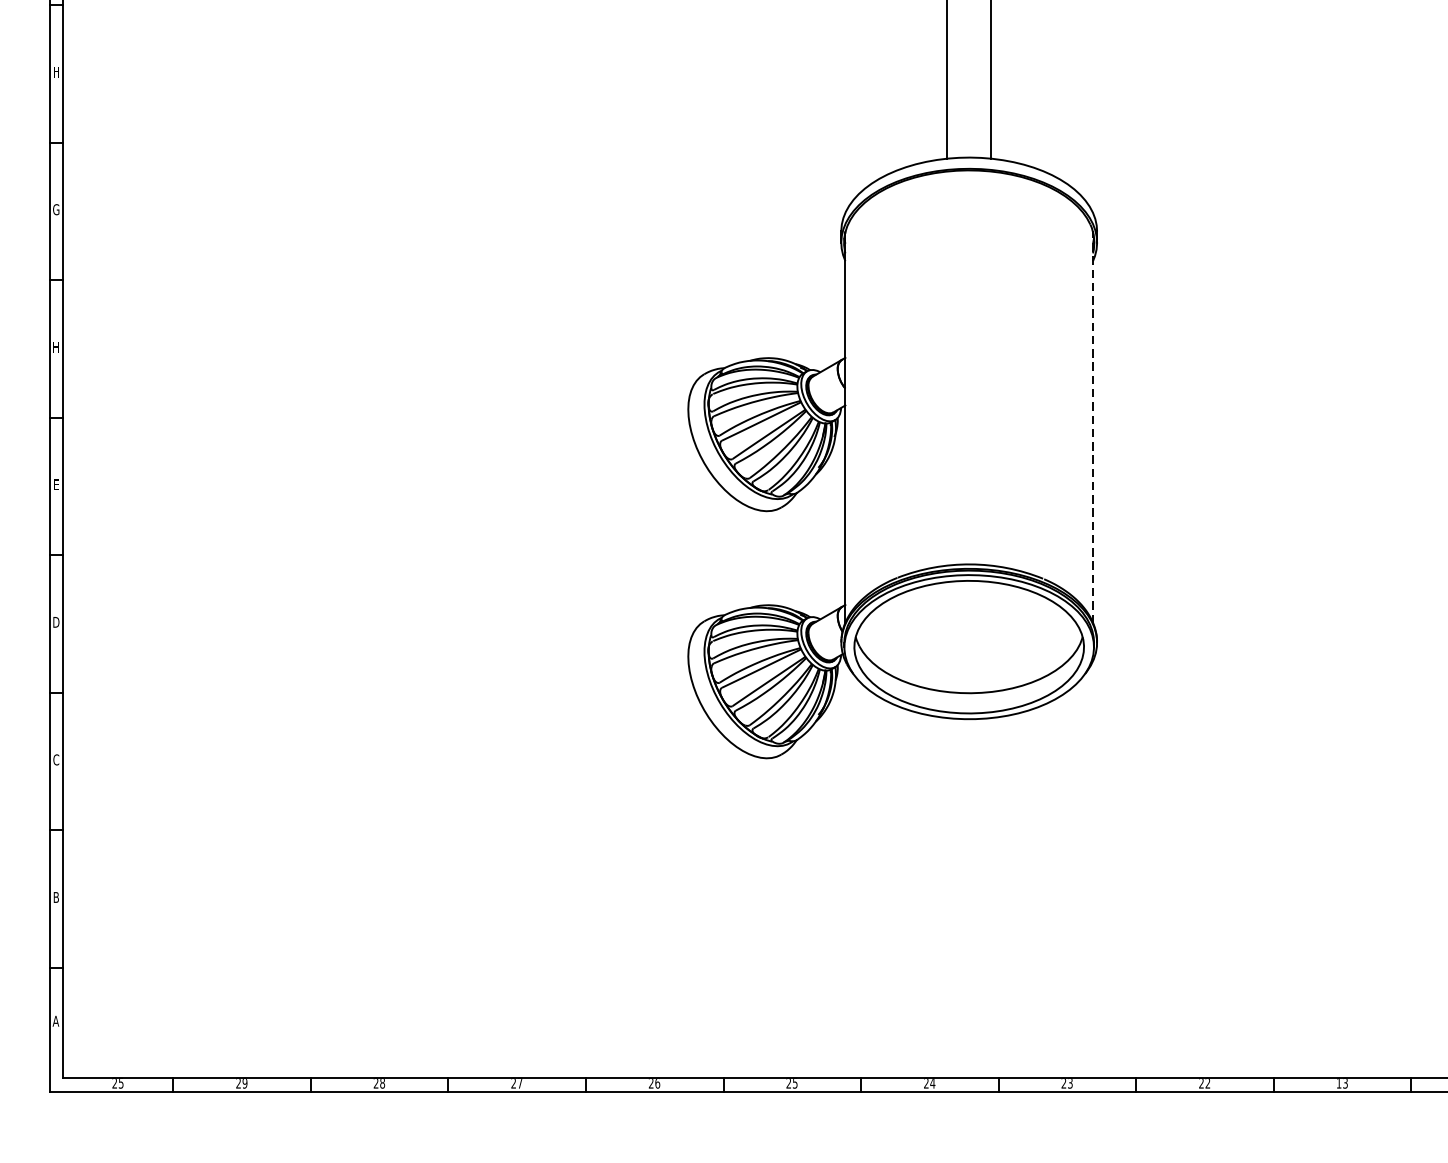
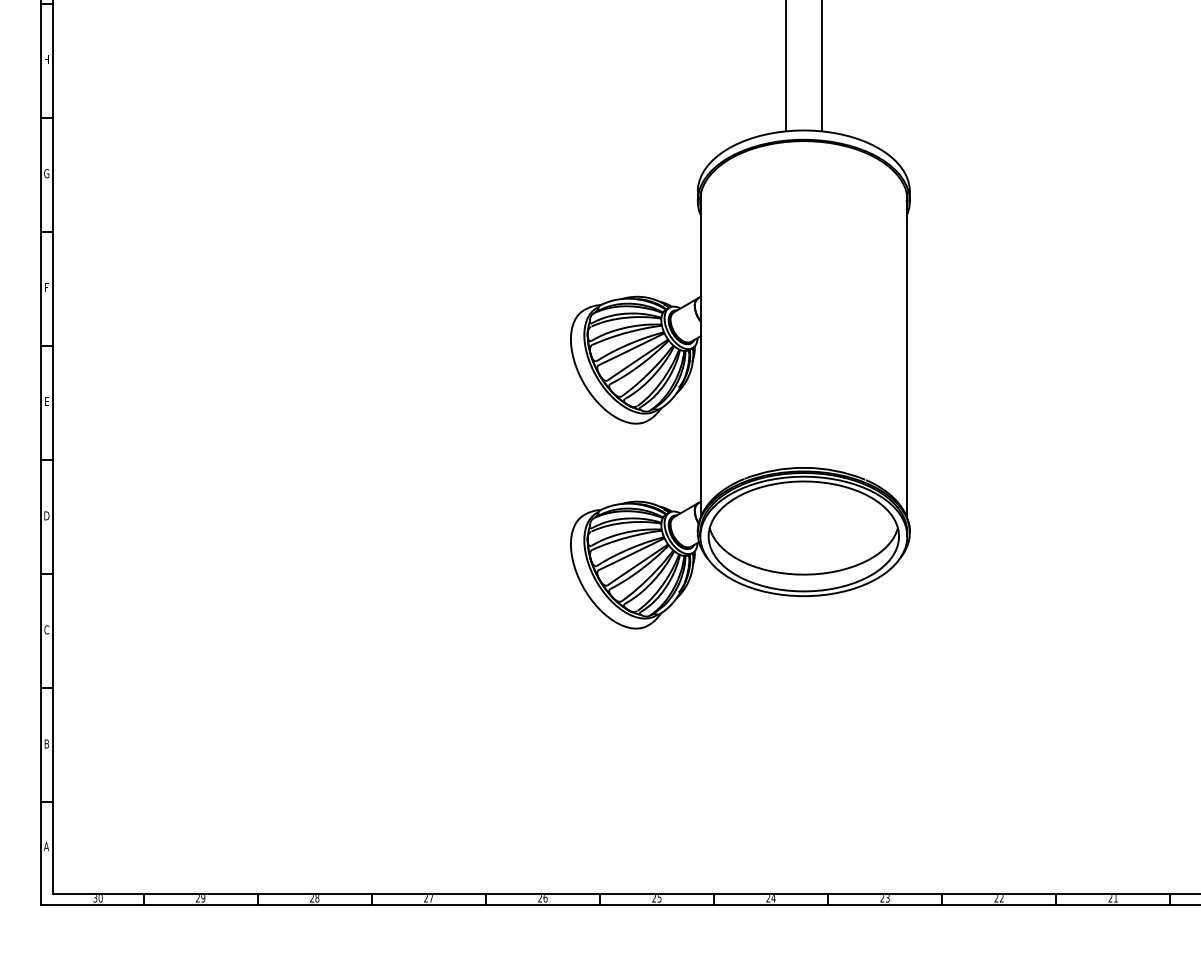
text: (55, 346) -> (46, 287), H -> F
line: (1093, 427) -> (906, 354), dashed -> solid
text: (117, 1083) -> (97, 898), 25 -> 30
text: (1341, 1083) -> (1112, 898), 13 -> 21

